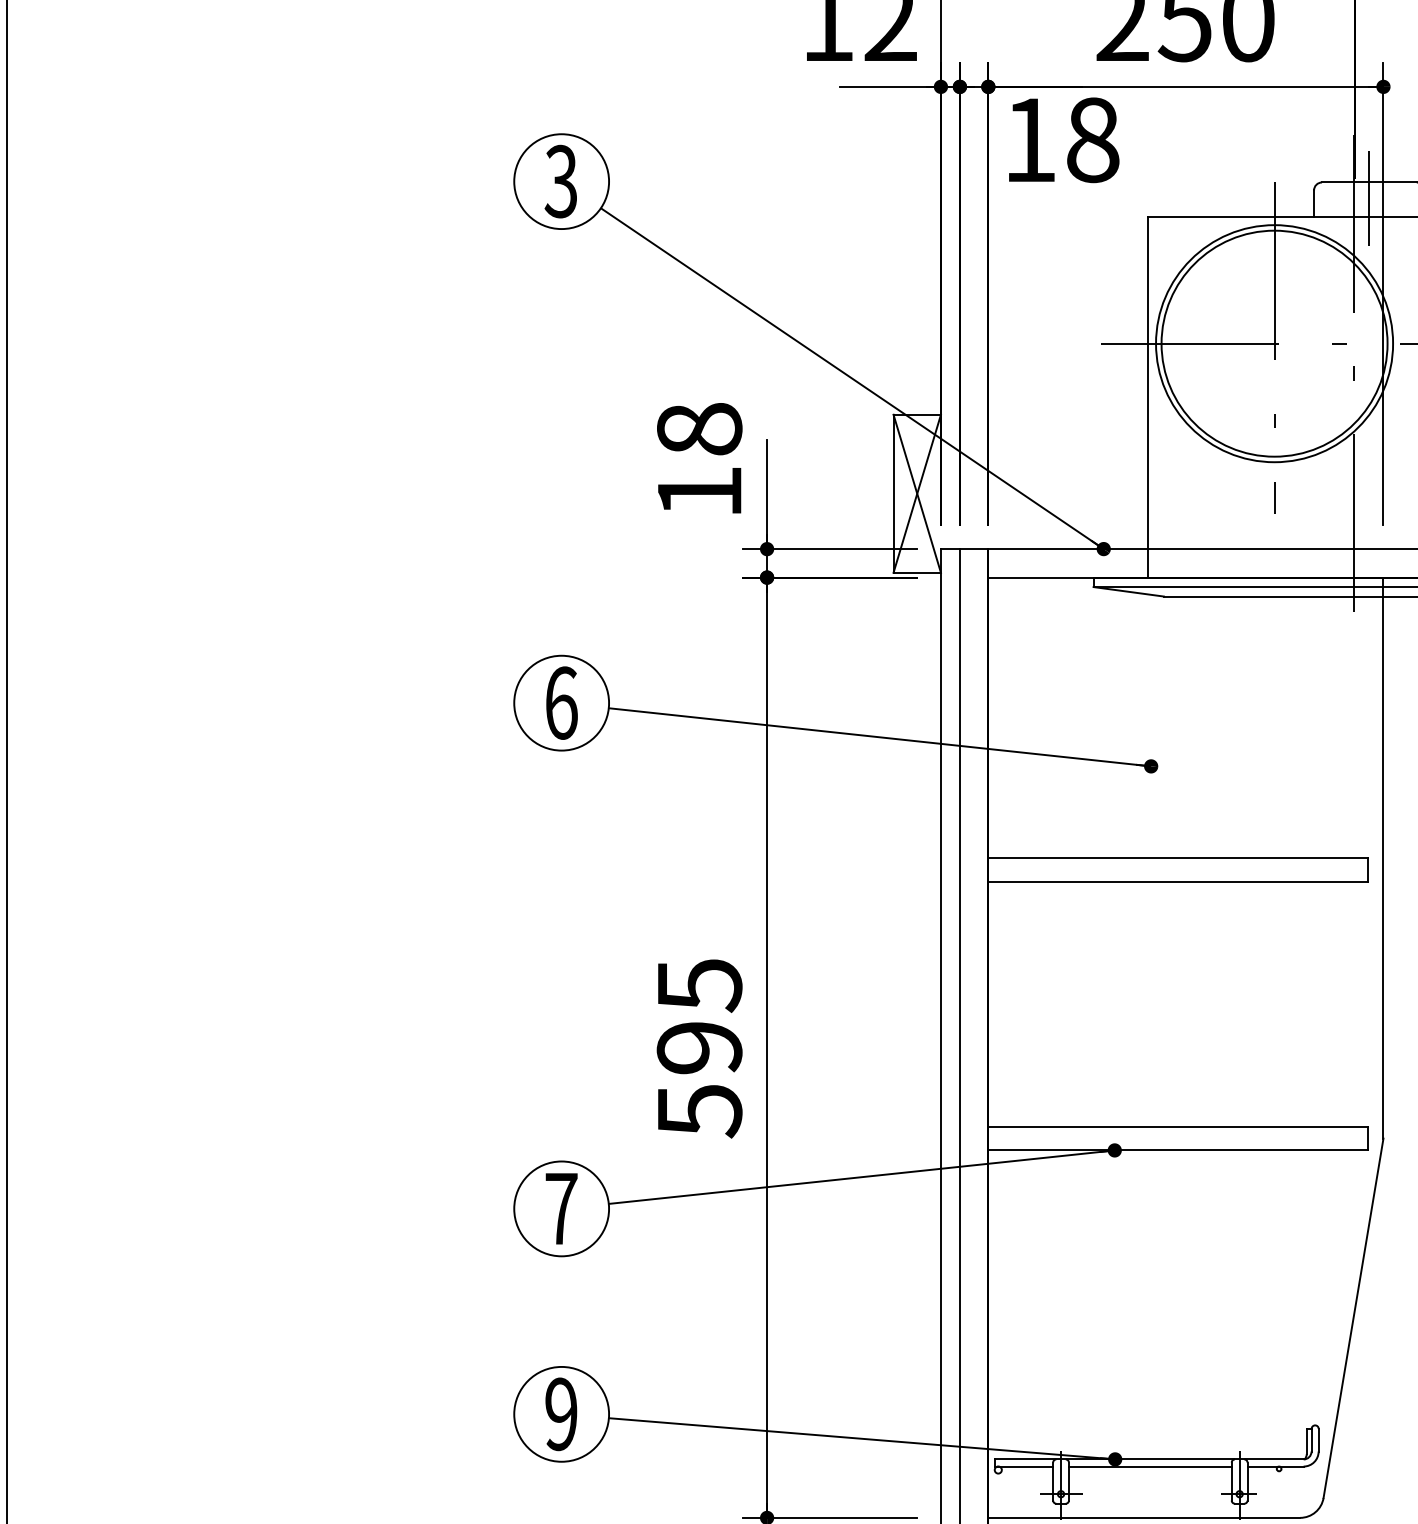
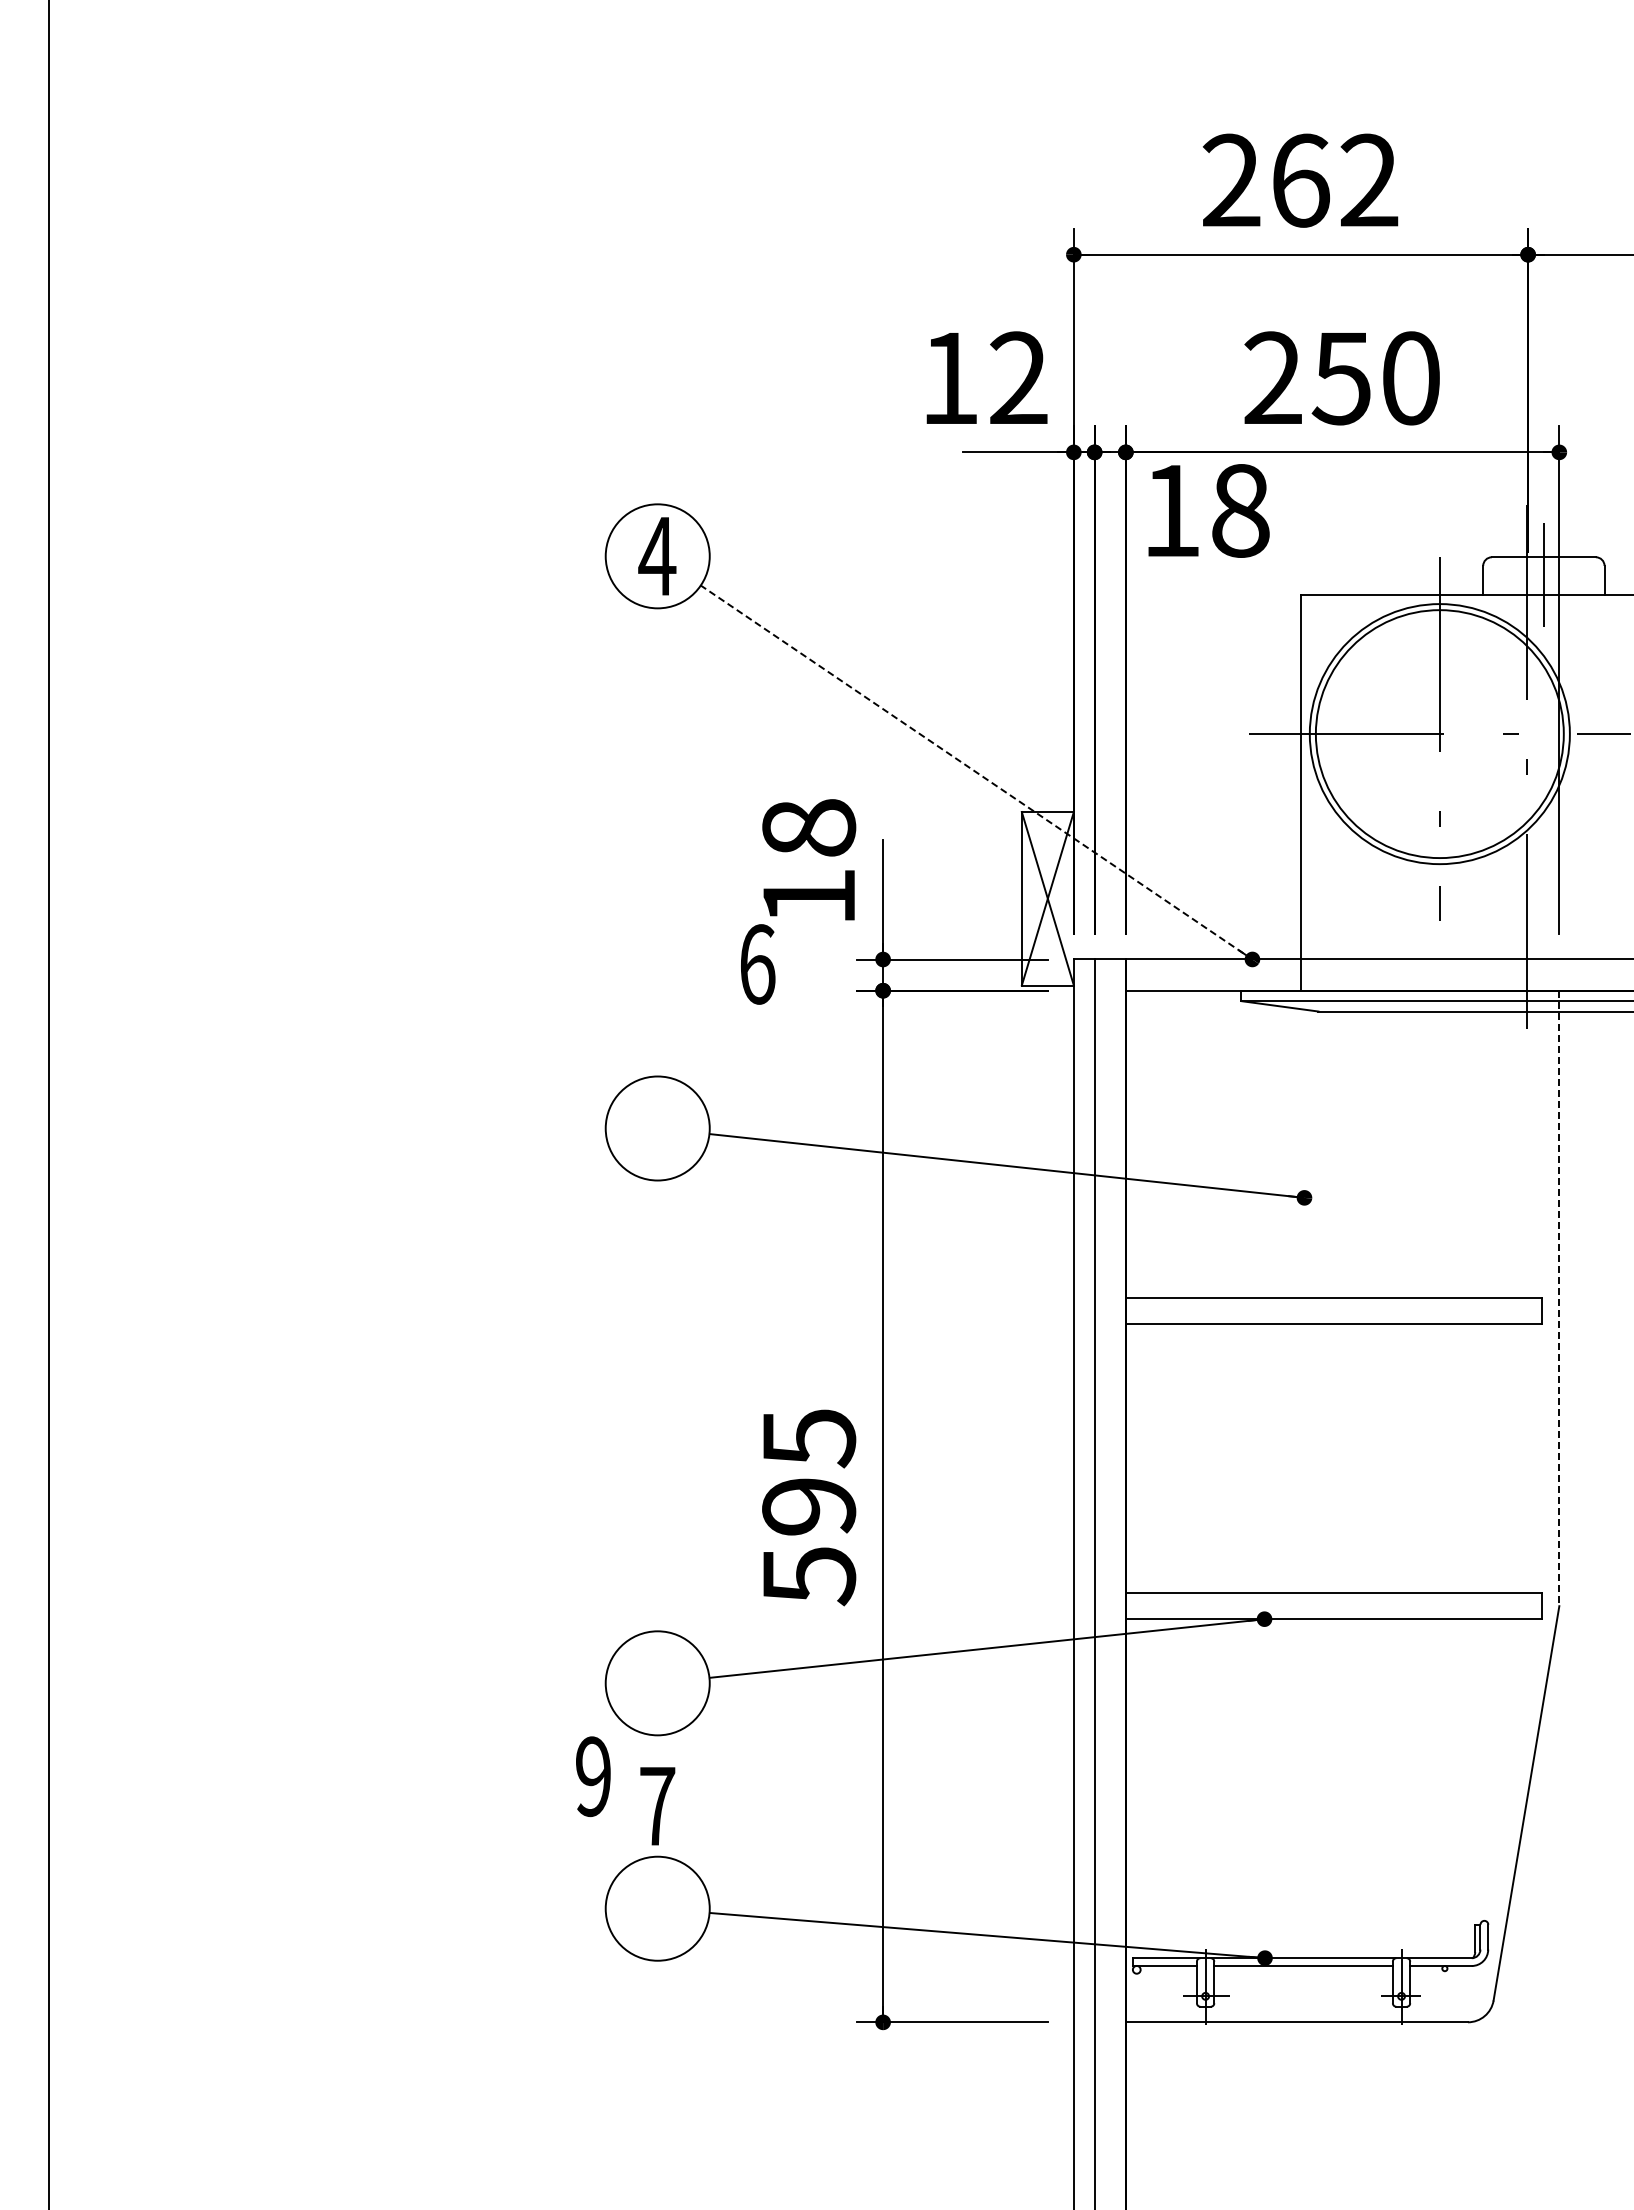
text: (561, 181) -> (657, 556), 3 -> 4
line: (852, 378) -> (976, 772), solid -> dashed
text: (562, 703) -> (758, 964), moved
line: (1383, 858) -> (1559, 1298), solid -> dashed
text: (561, 1209) -> (657, 1806), moved
text: (561, 1414) -> (593, 1776), moved

